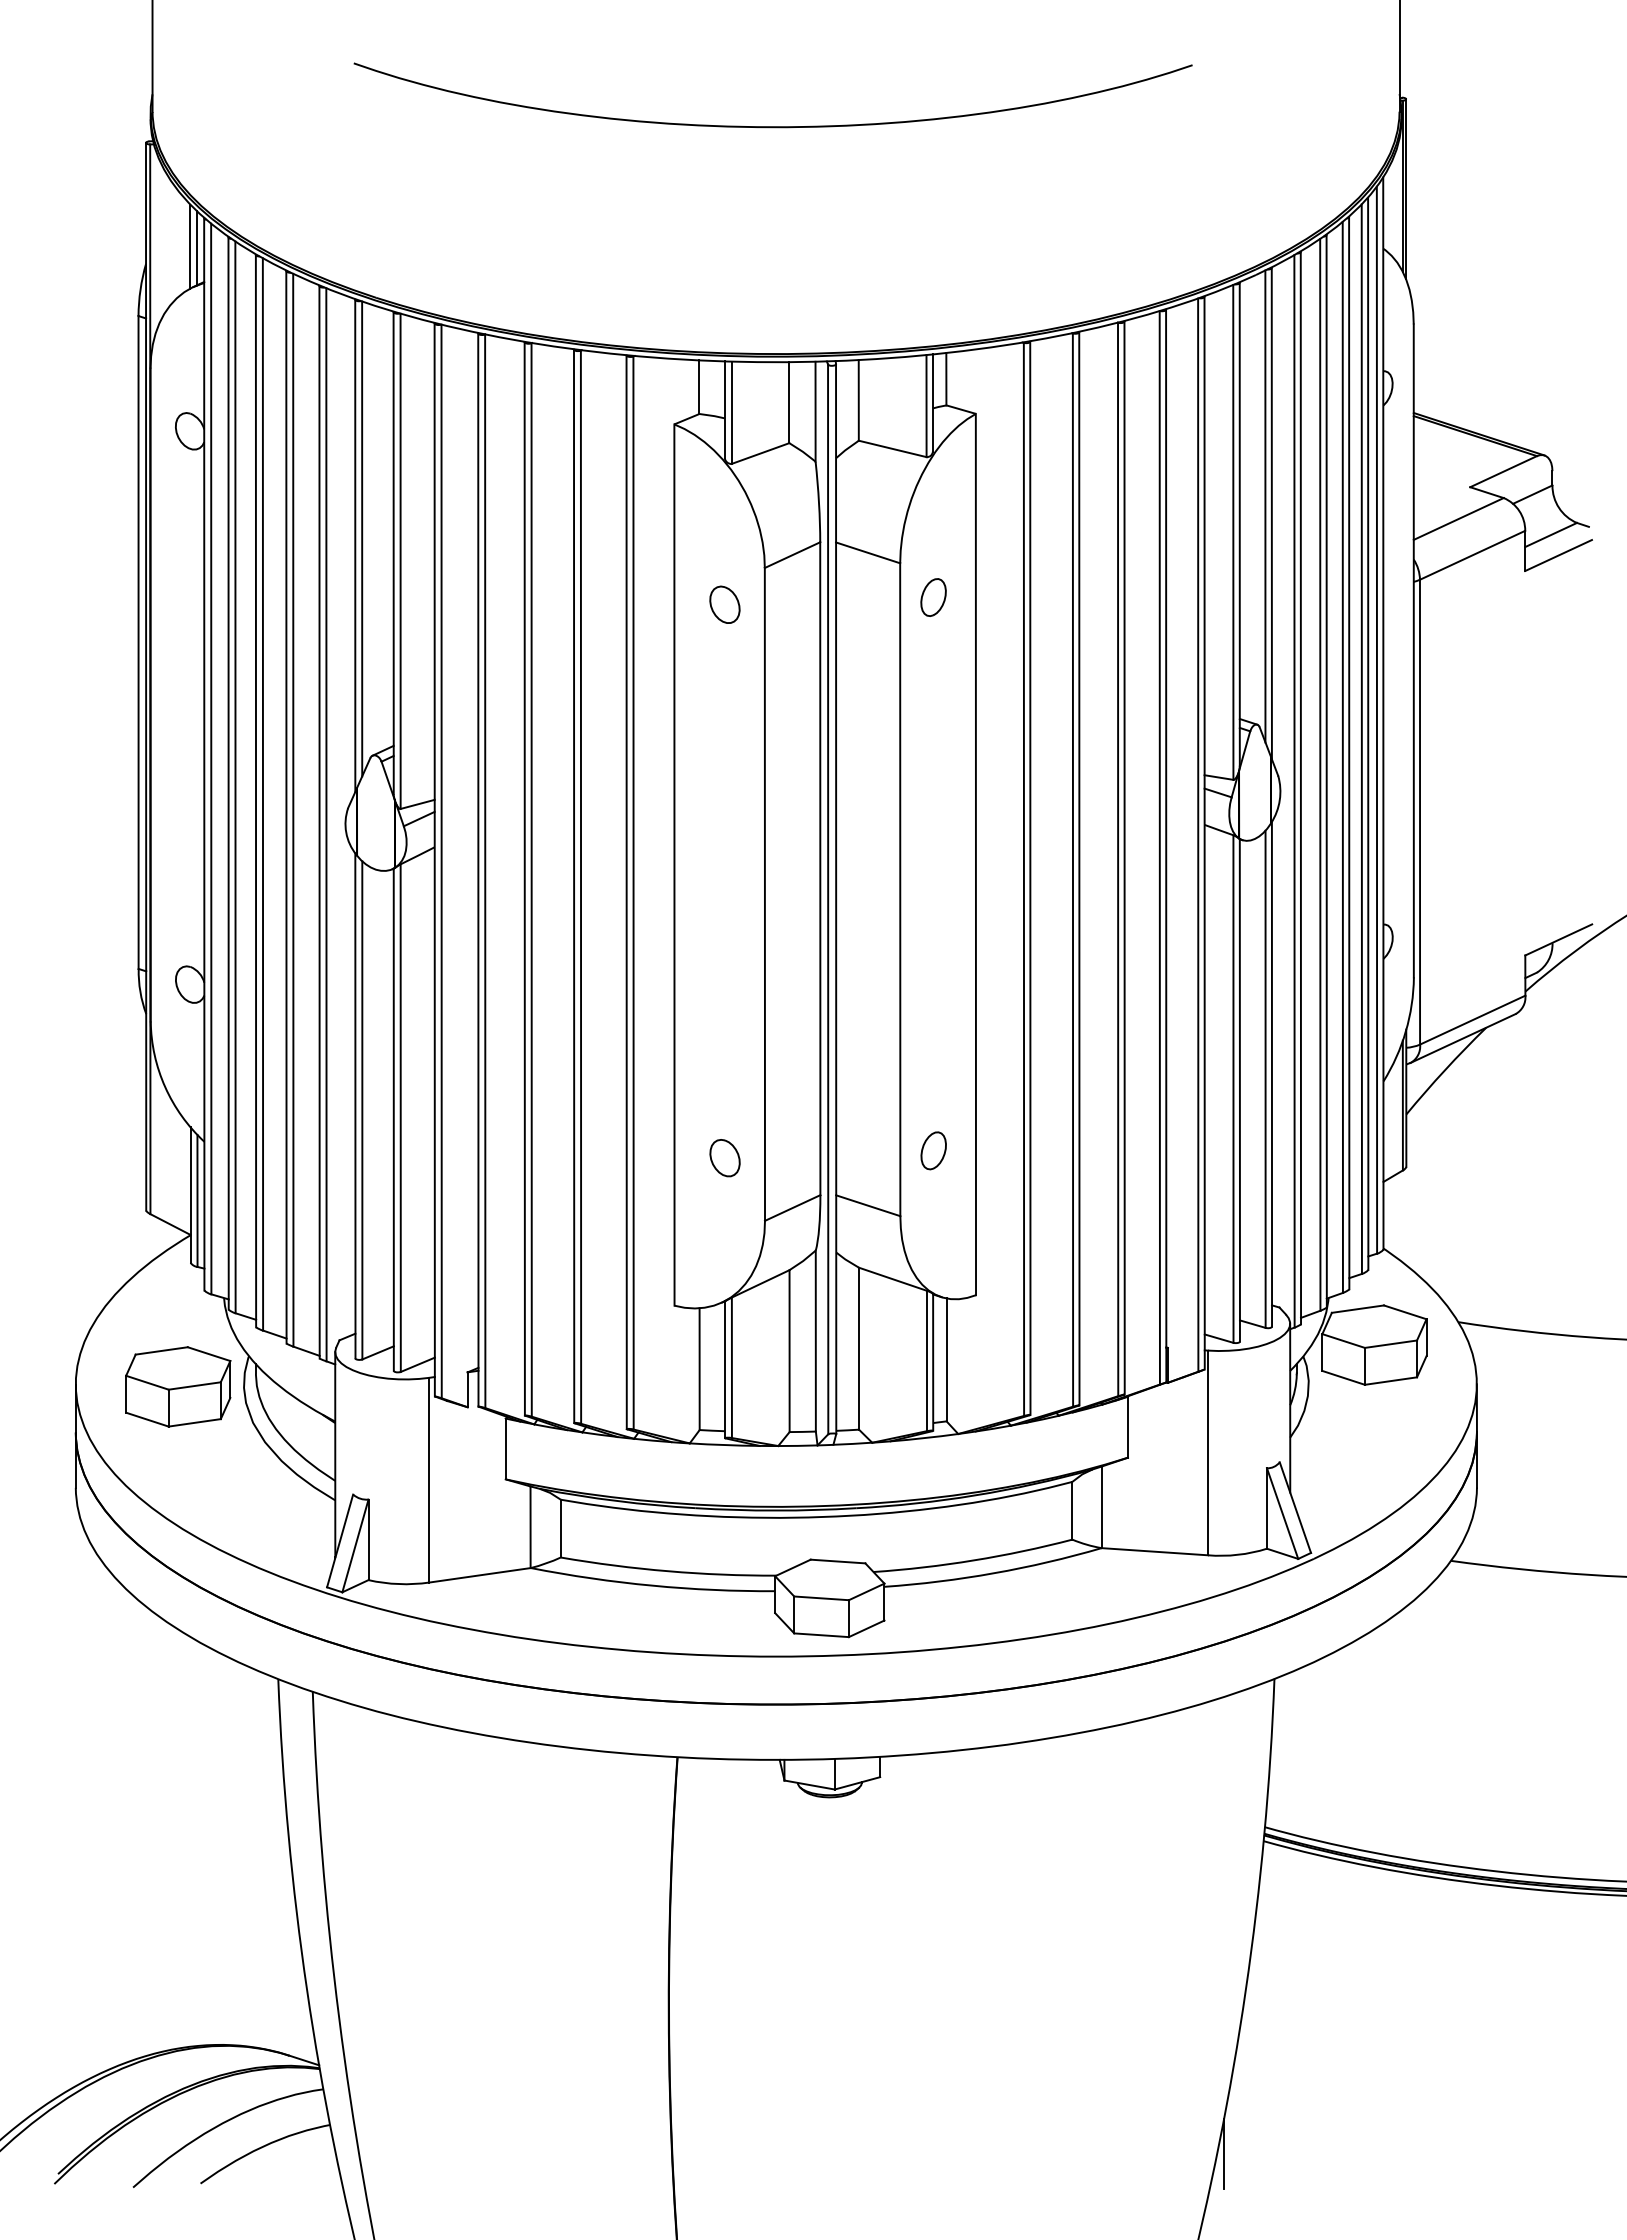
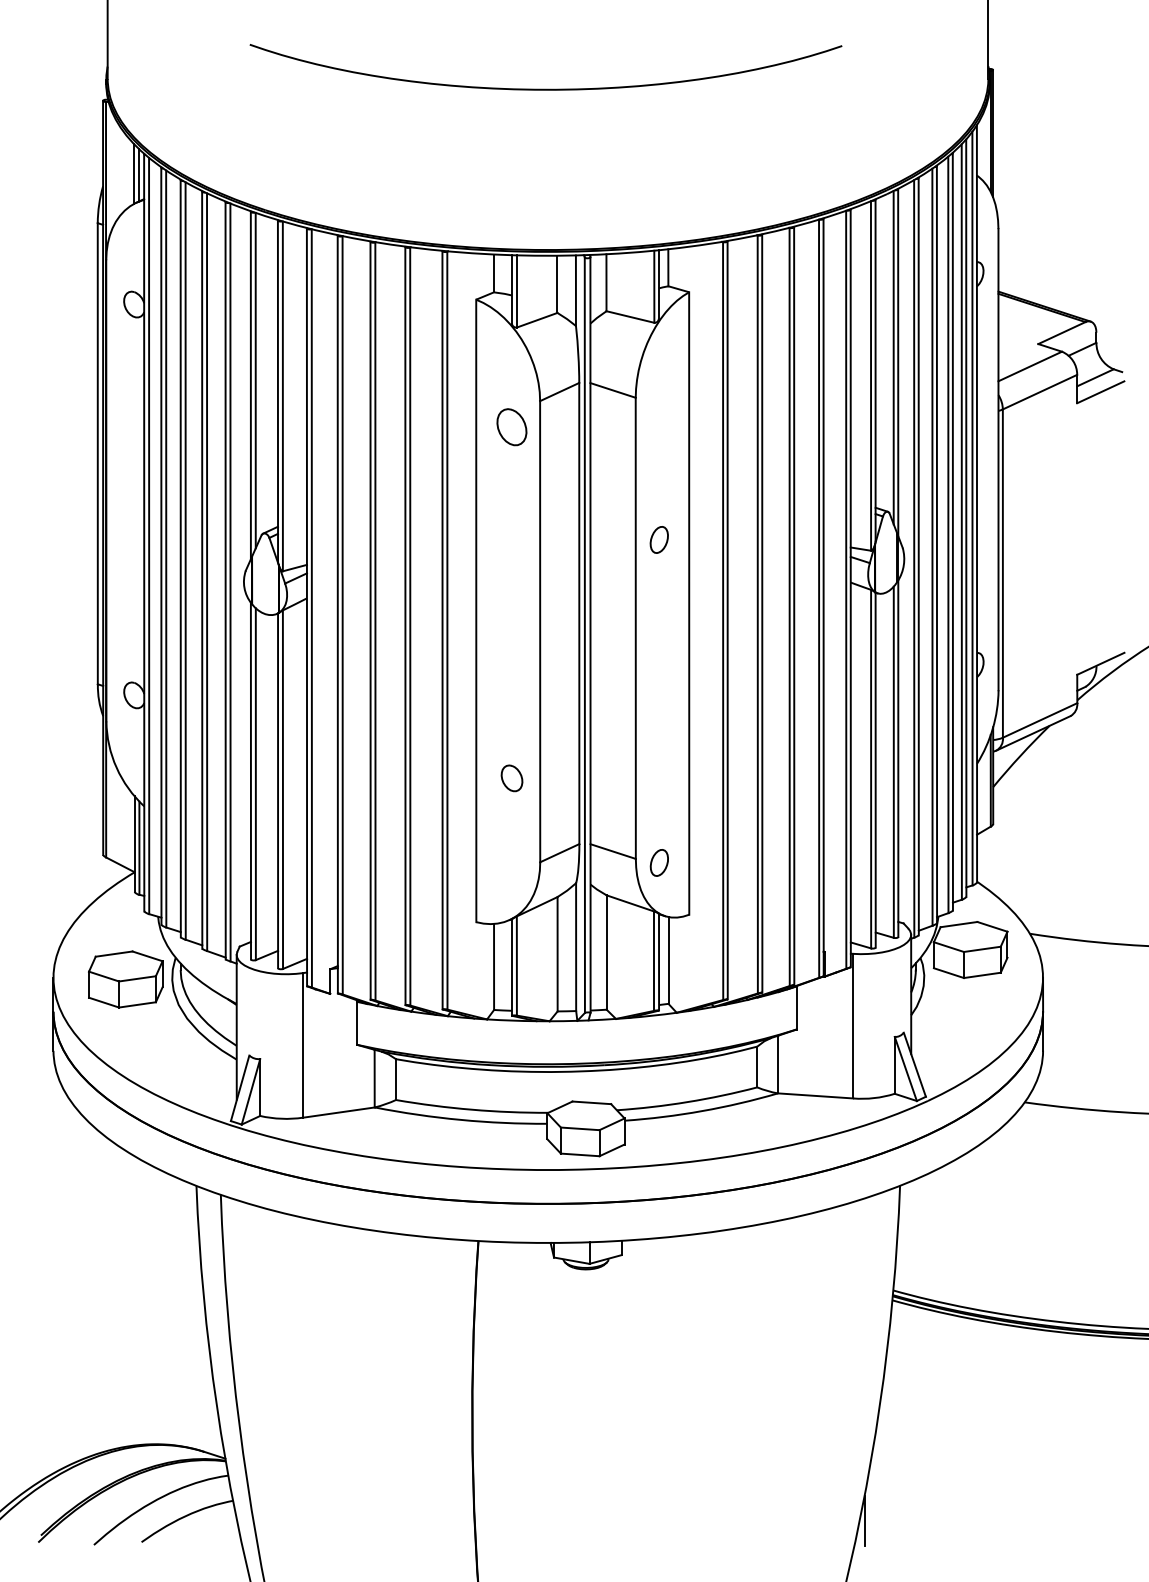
part: (933, 597) -> (659, 539), moved
part: (724, 604) -> (511, 426), size x1.4
part: (933, 1150) -> (659, 862), moved
part: (724, 1158) -> (511, 778), moved

